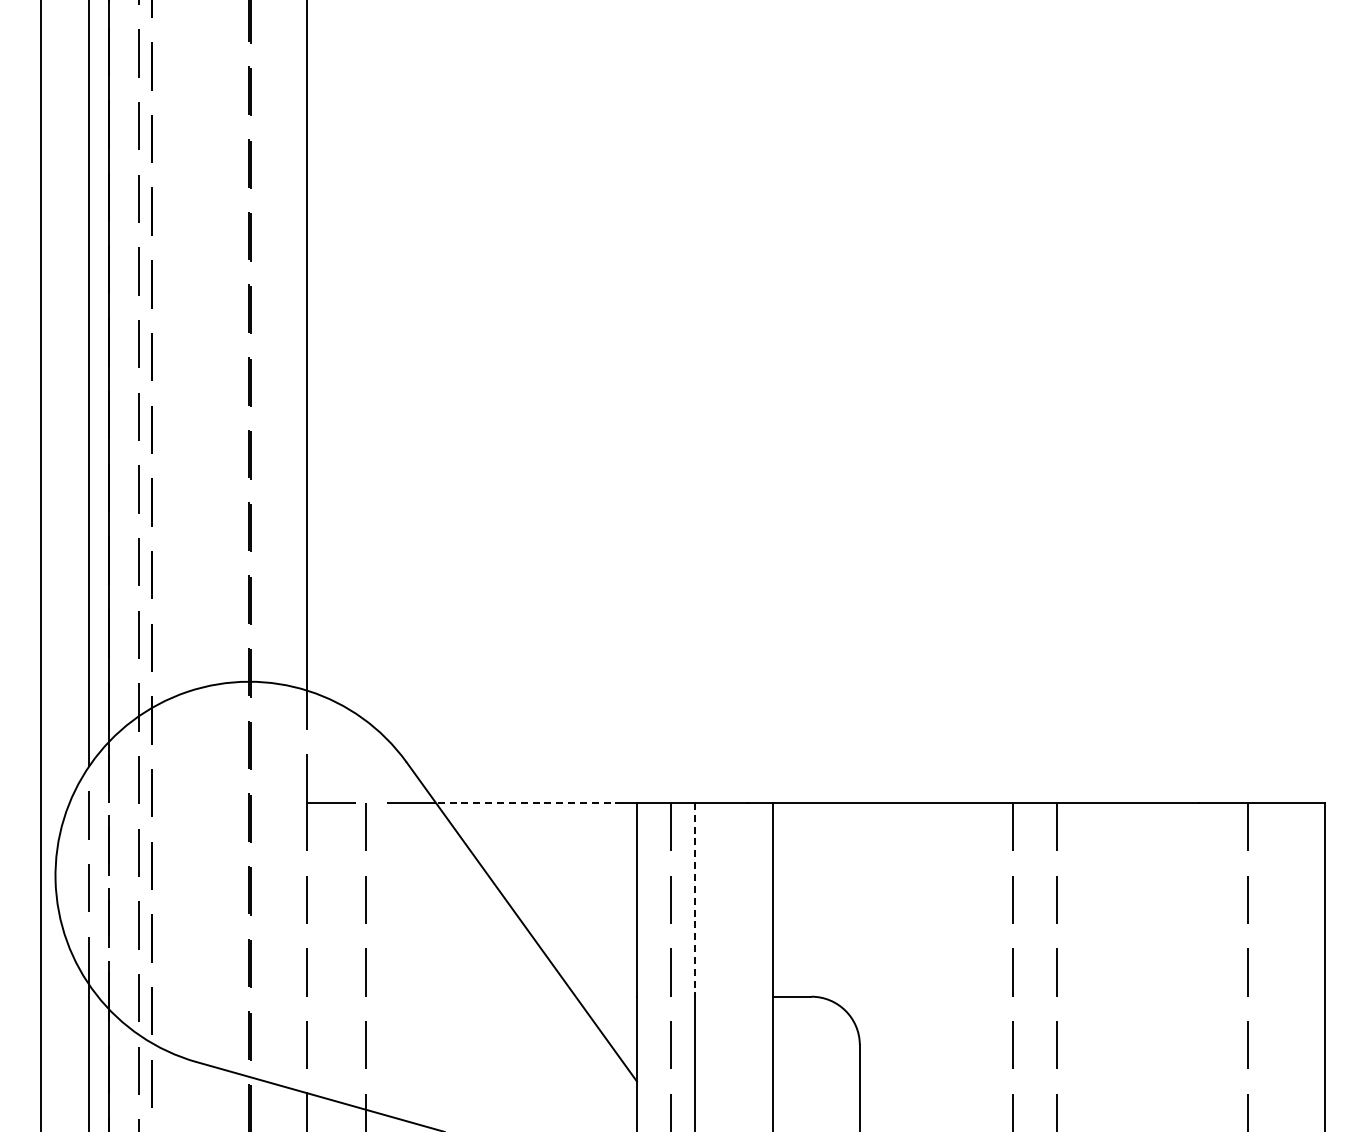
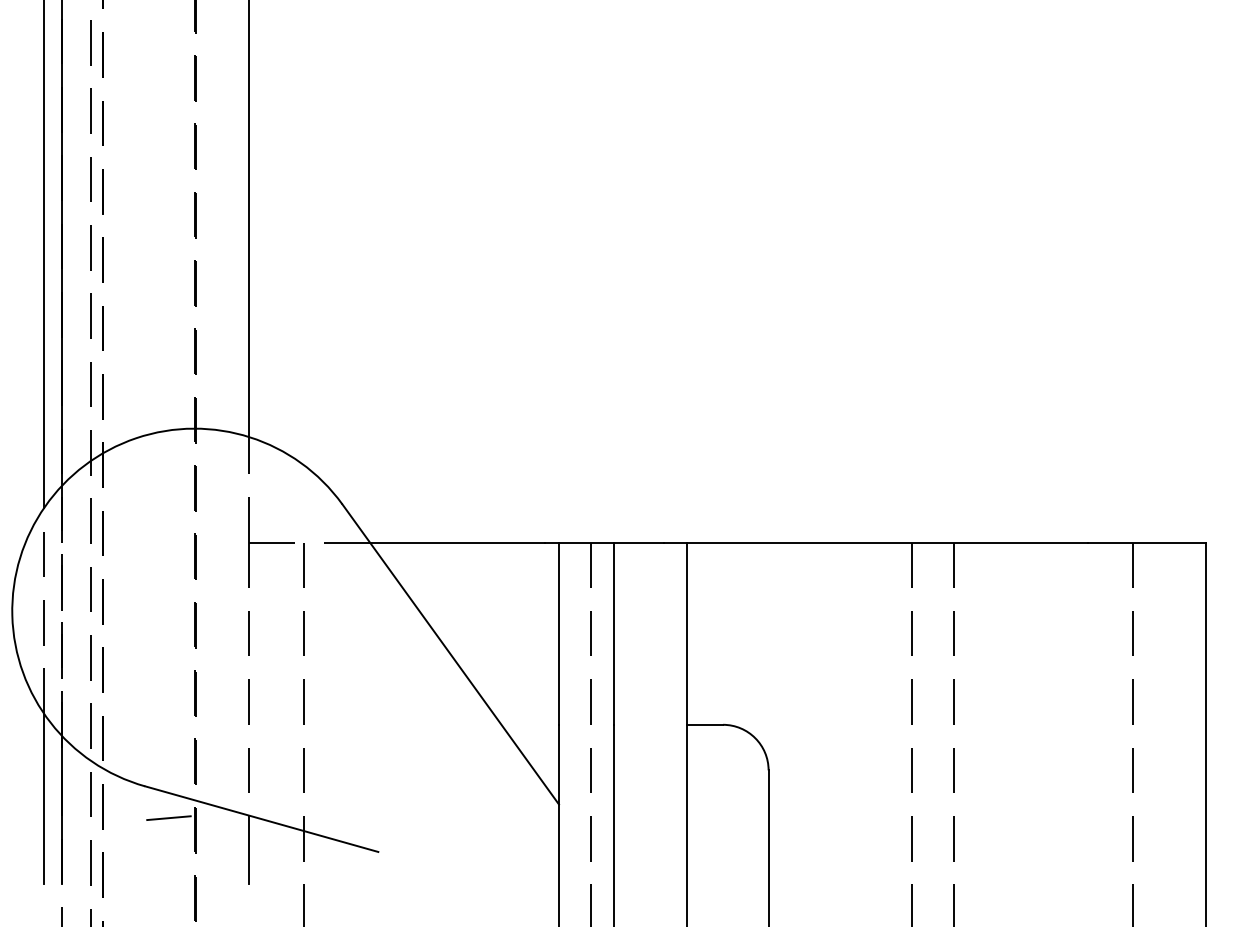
line: (528, 802) -> (457, 542), dashed -> solid
line: (695, 899) -> (614, 633), dashed -> solid
line: (223, 1095) -> (170, 817), added

